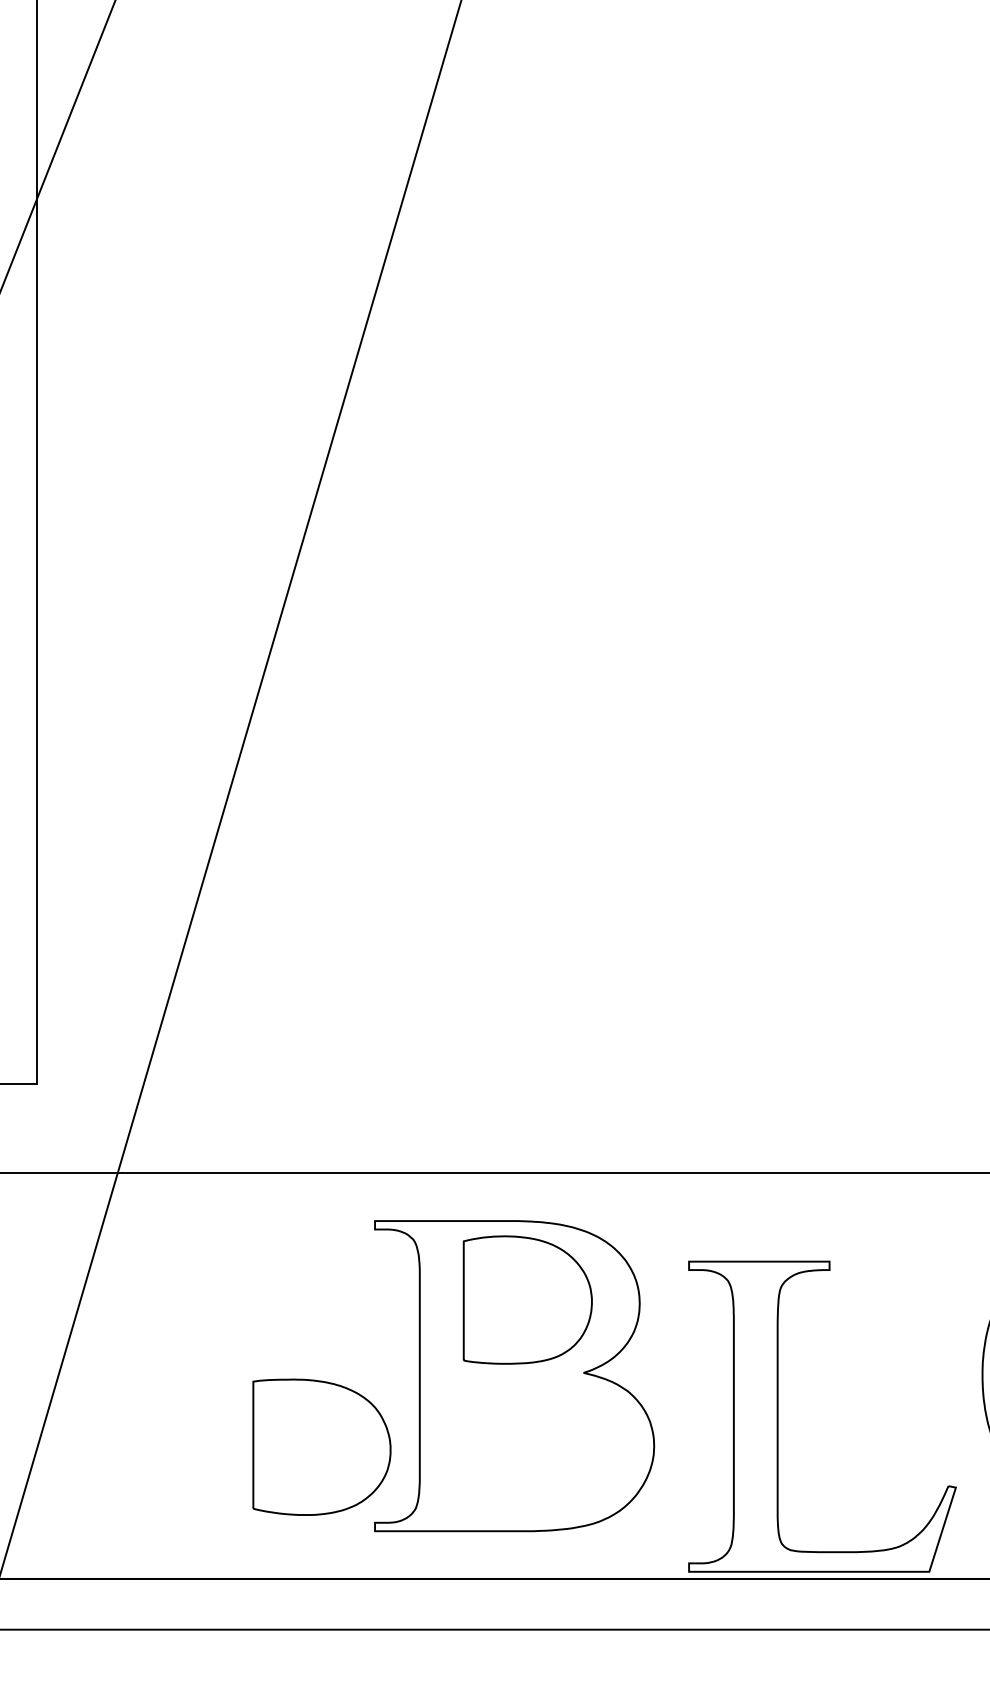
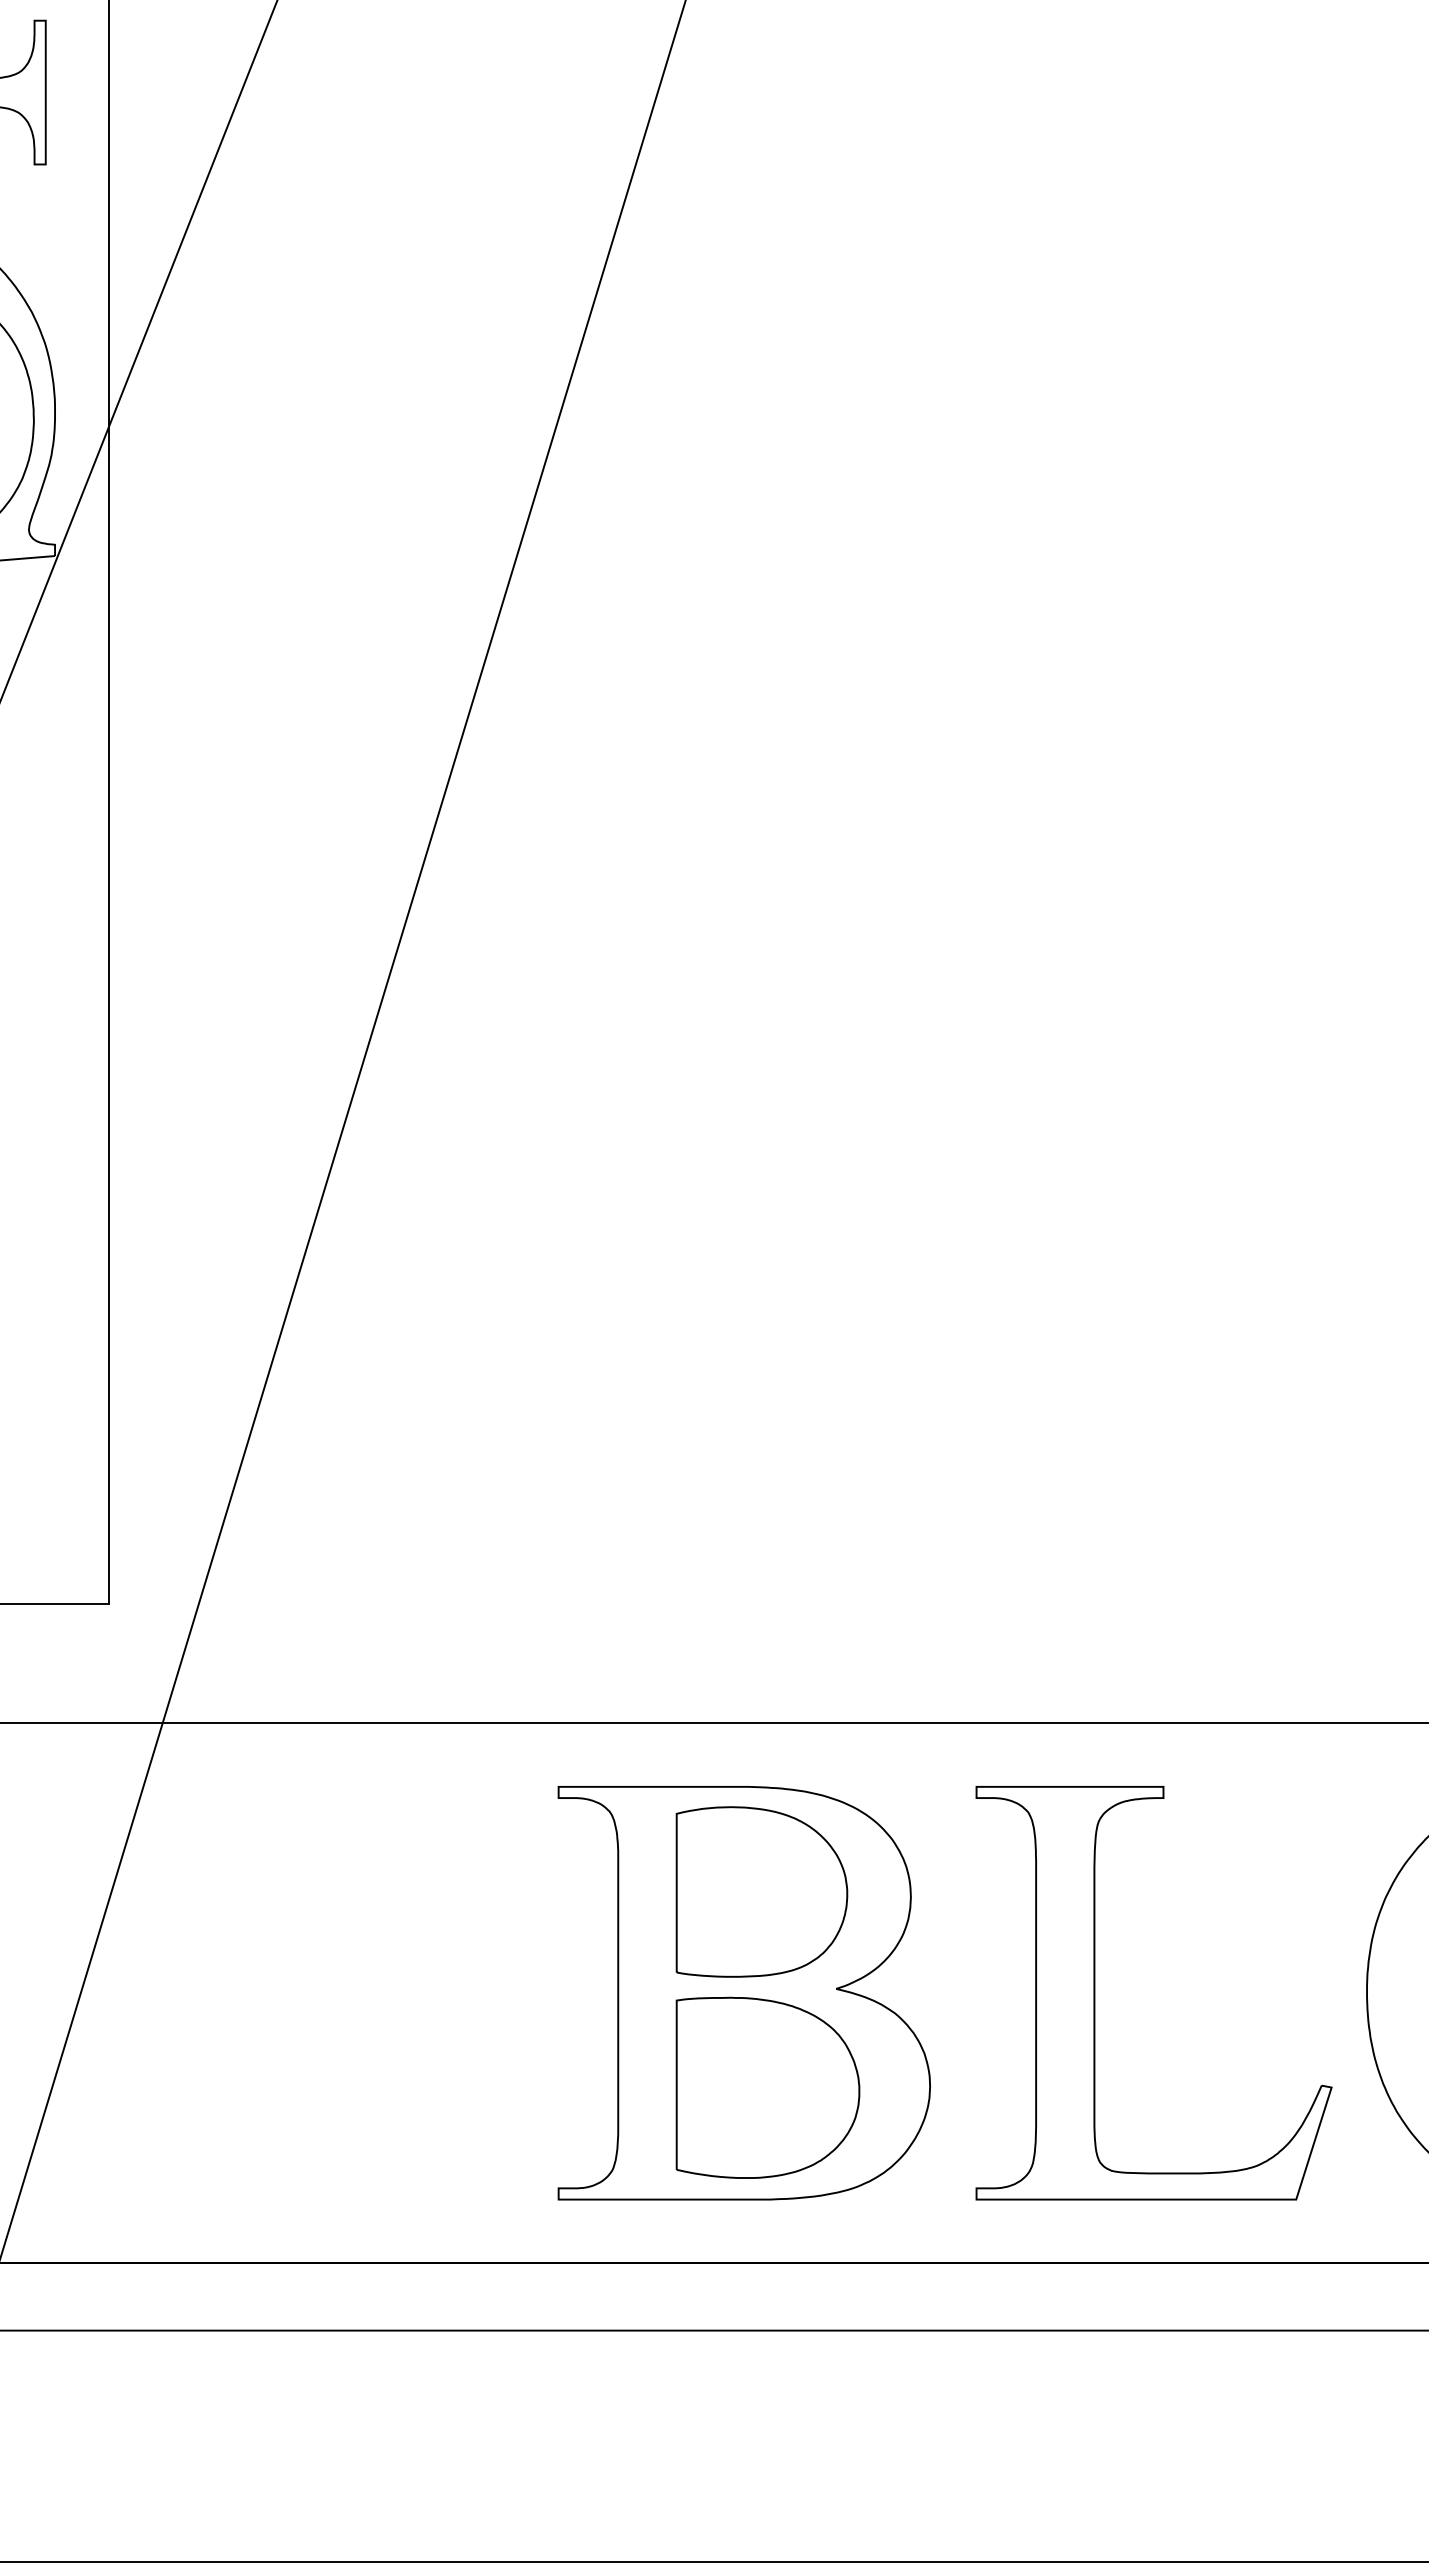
part: (778, 1416) -> (1095, 1993), moved
part: (321, 1446) -> (767, 2087), moved

